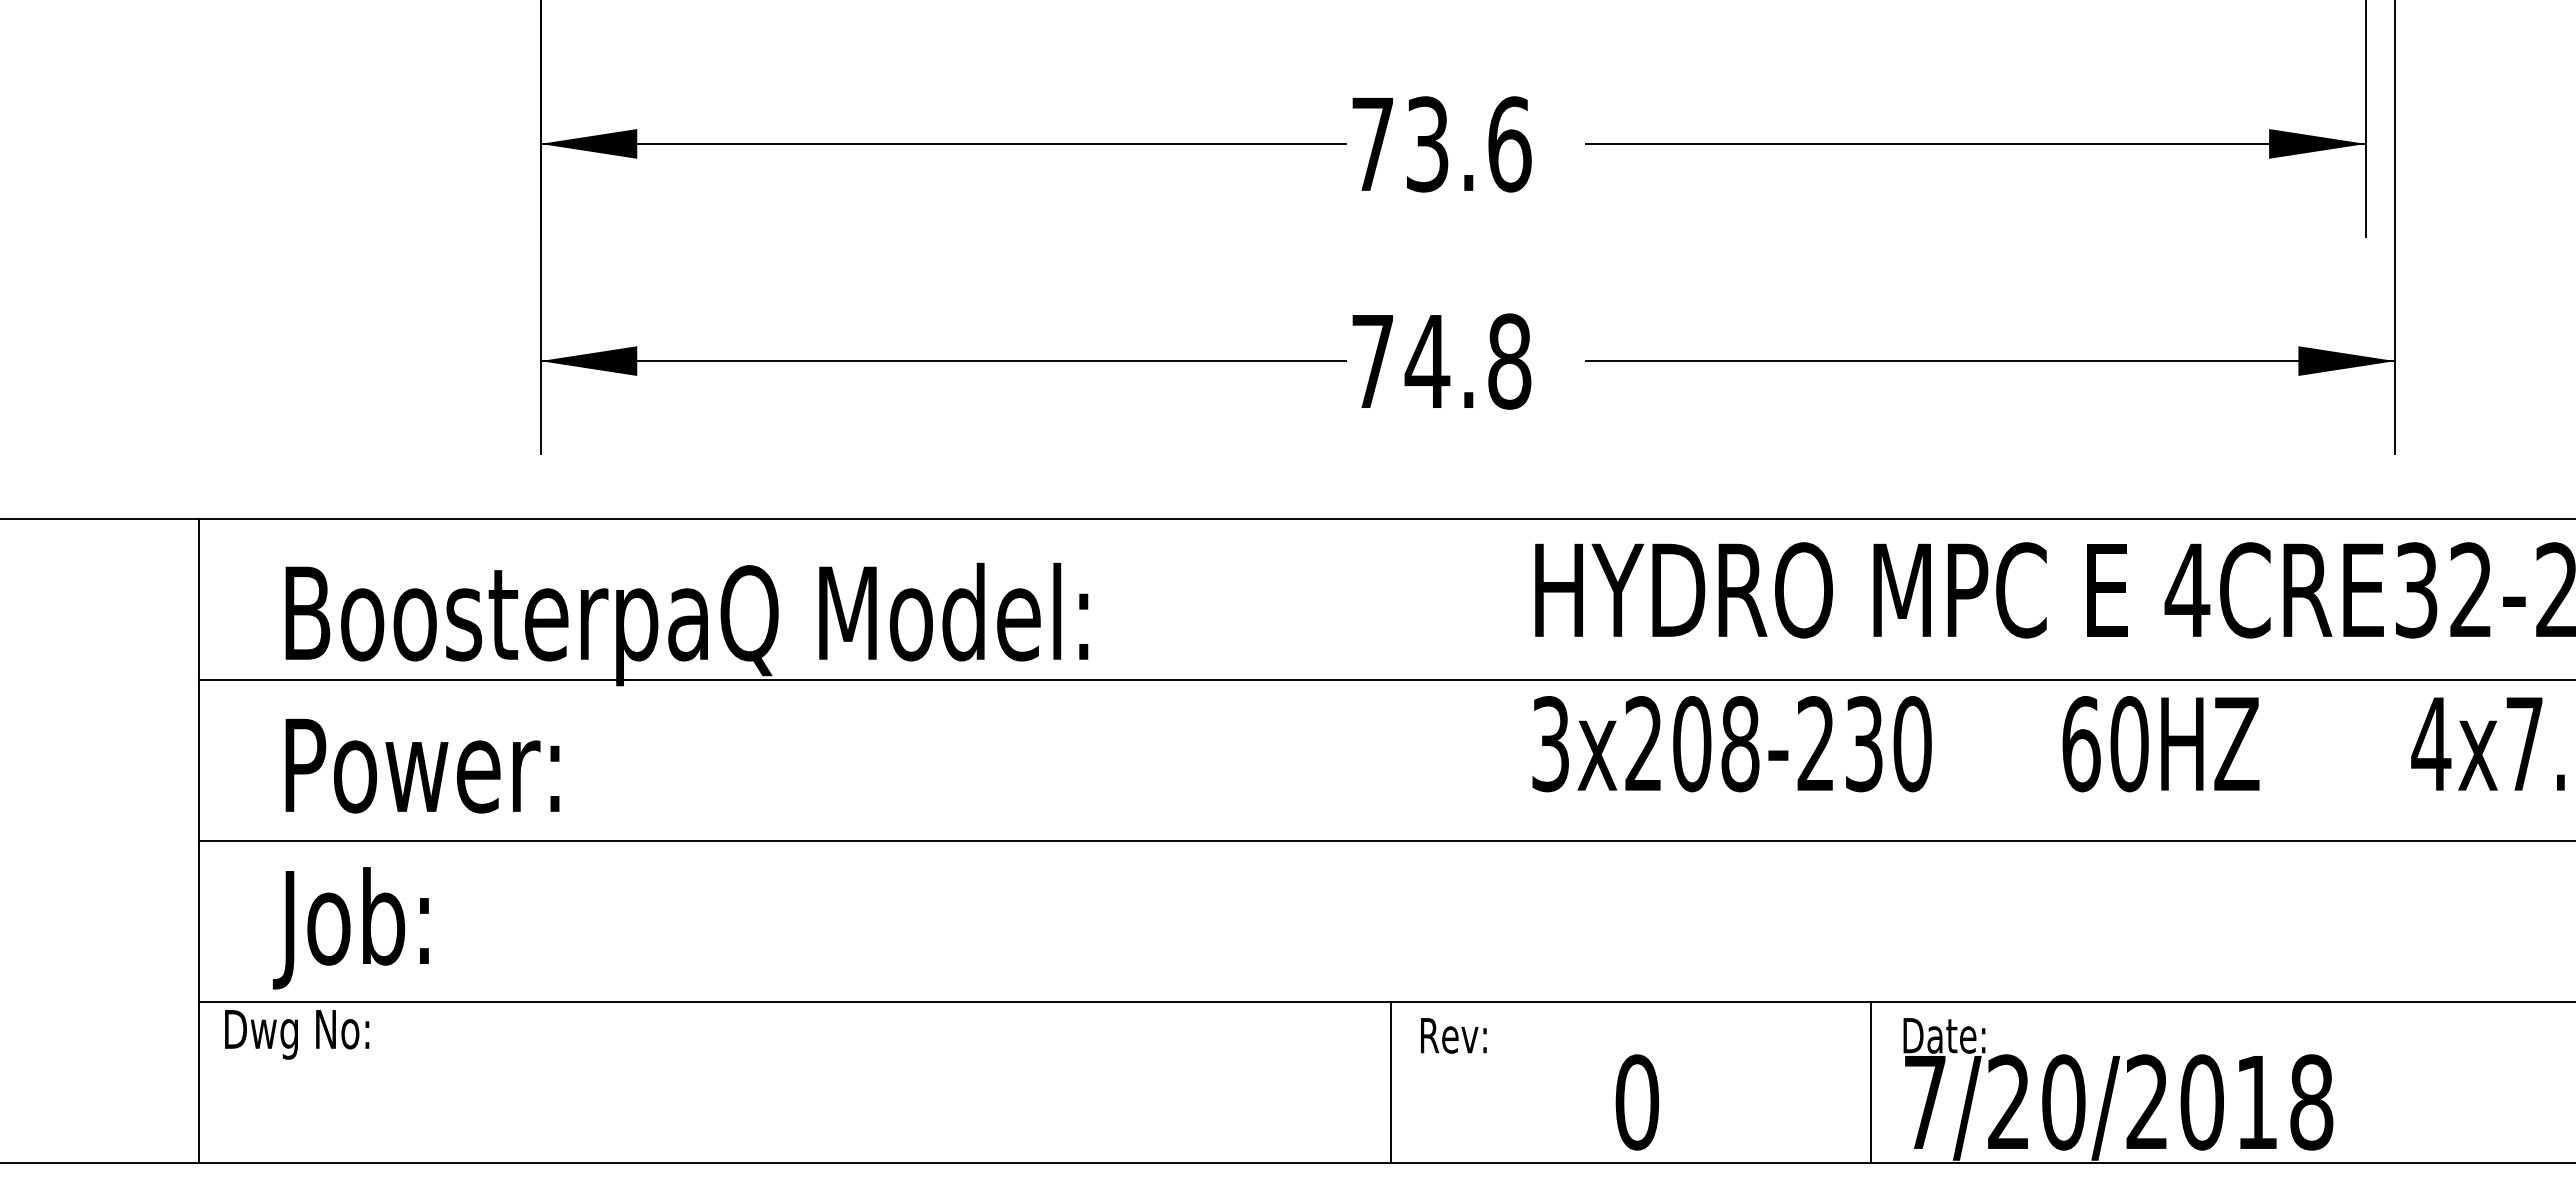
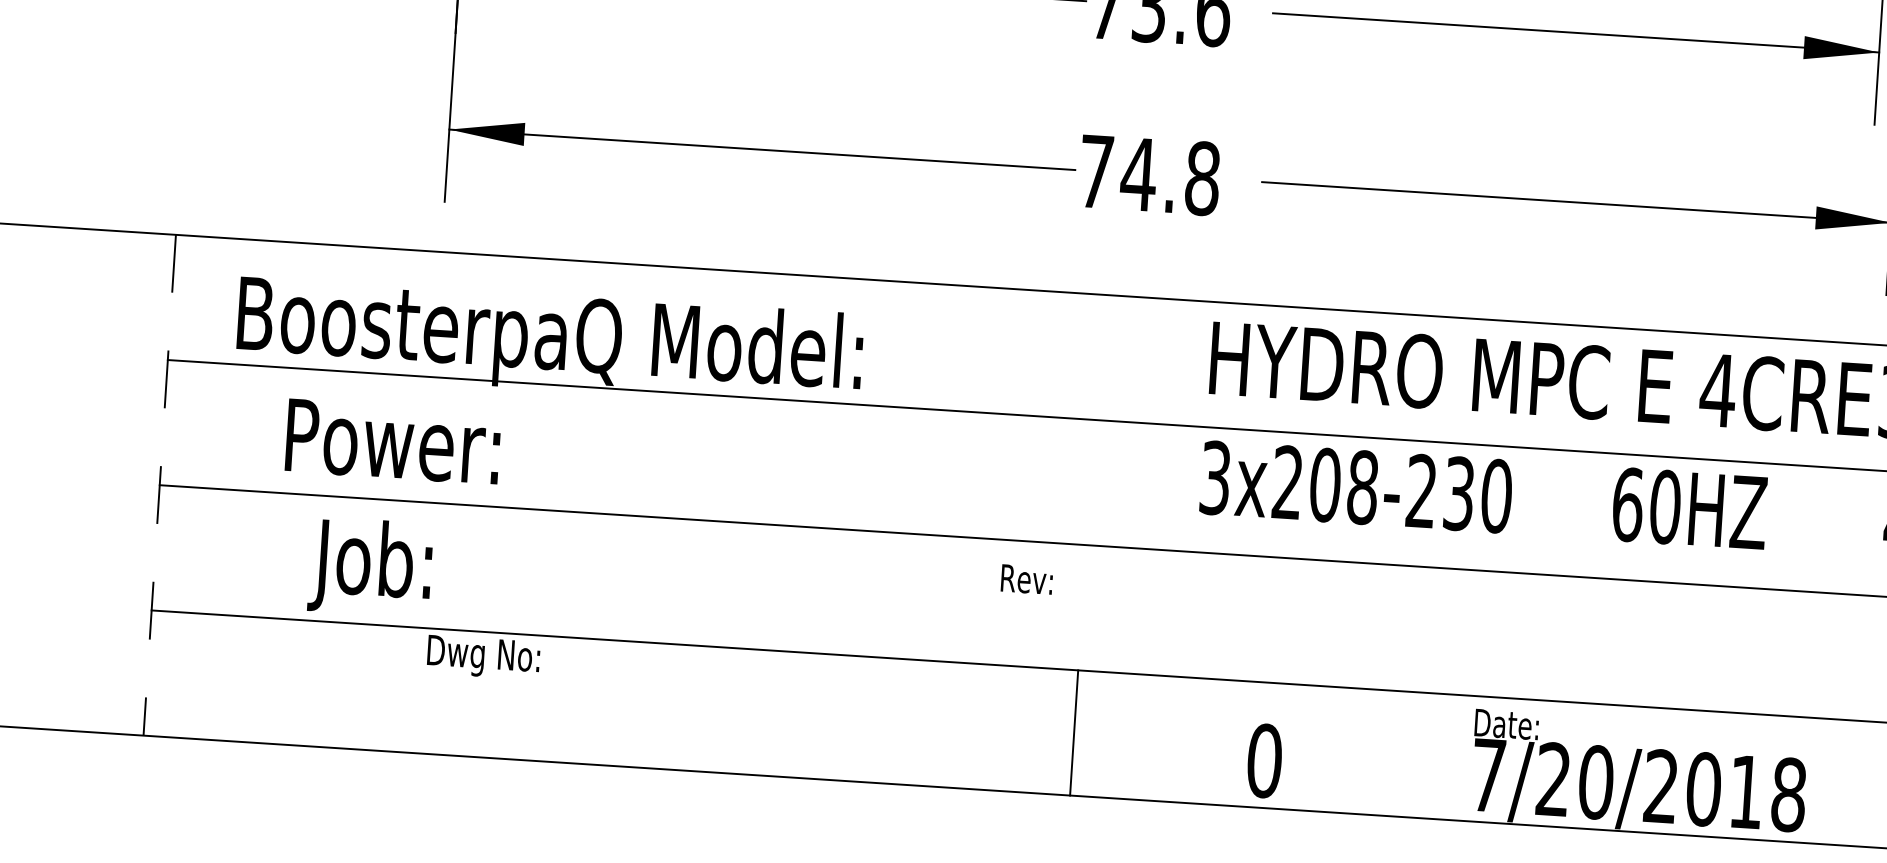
text: (422, 765) -> (393, 441), moved
line: (199, 841) -> (160, 485), solid -> dashed
text: (350, 928) -> (370, 567), moved
text: (297, 1034) -> (483, 657), moved
text: (1453, 1035) -> (1026, 579), moved
line: (1870, 1081) -> (1447, 756), removed

